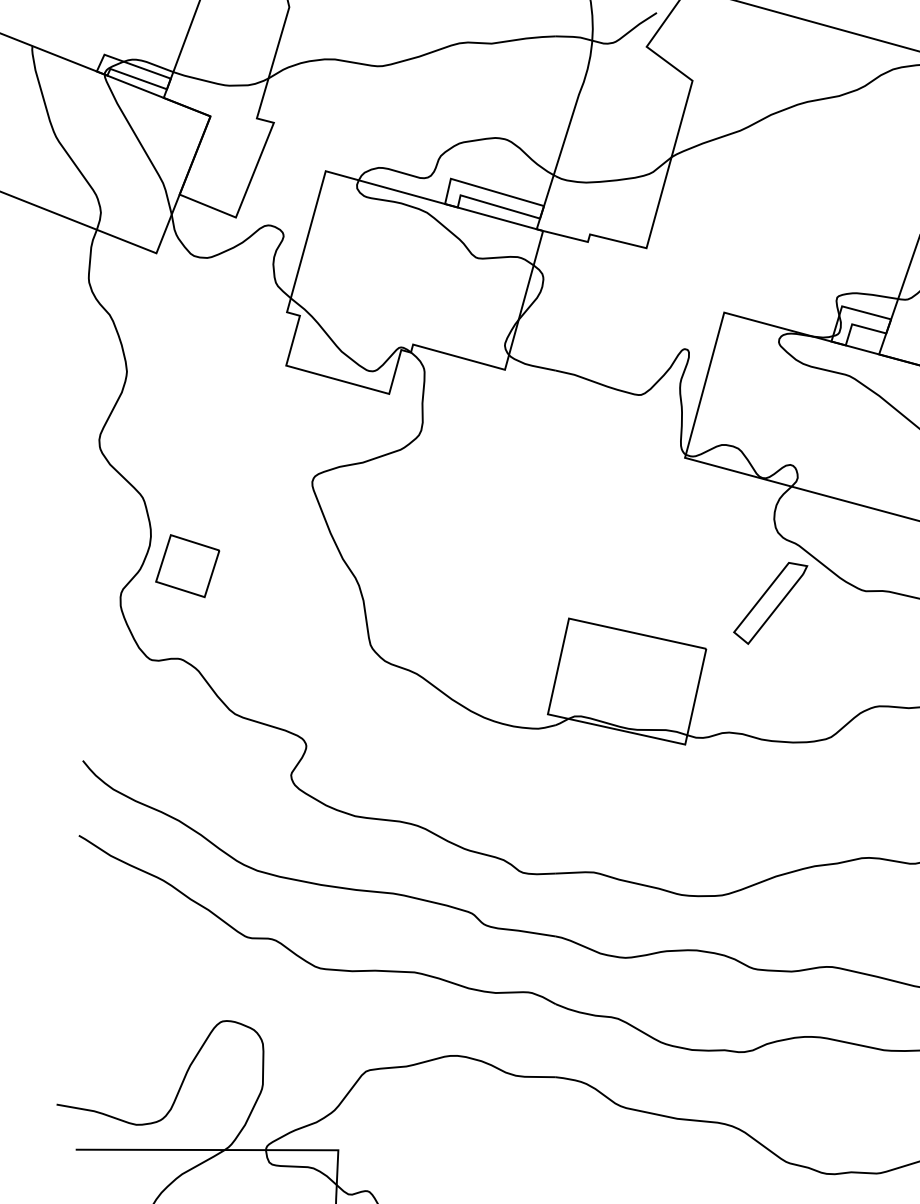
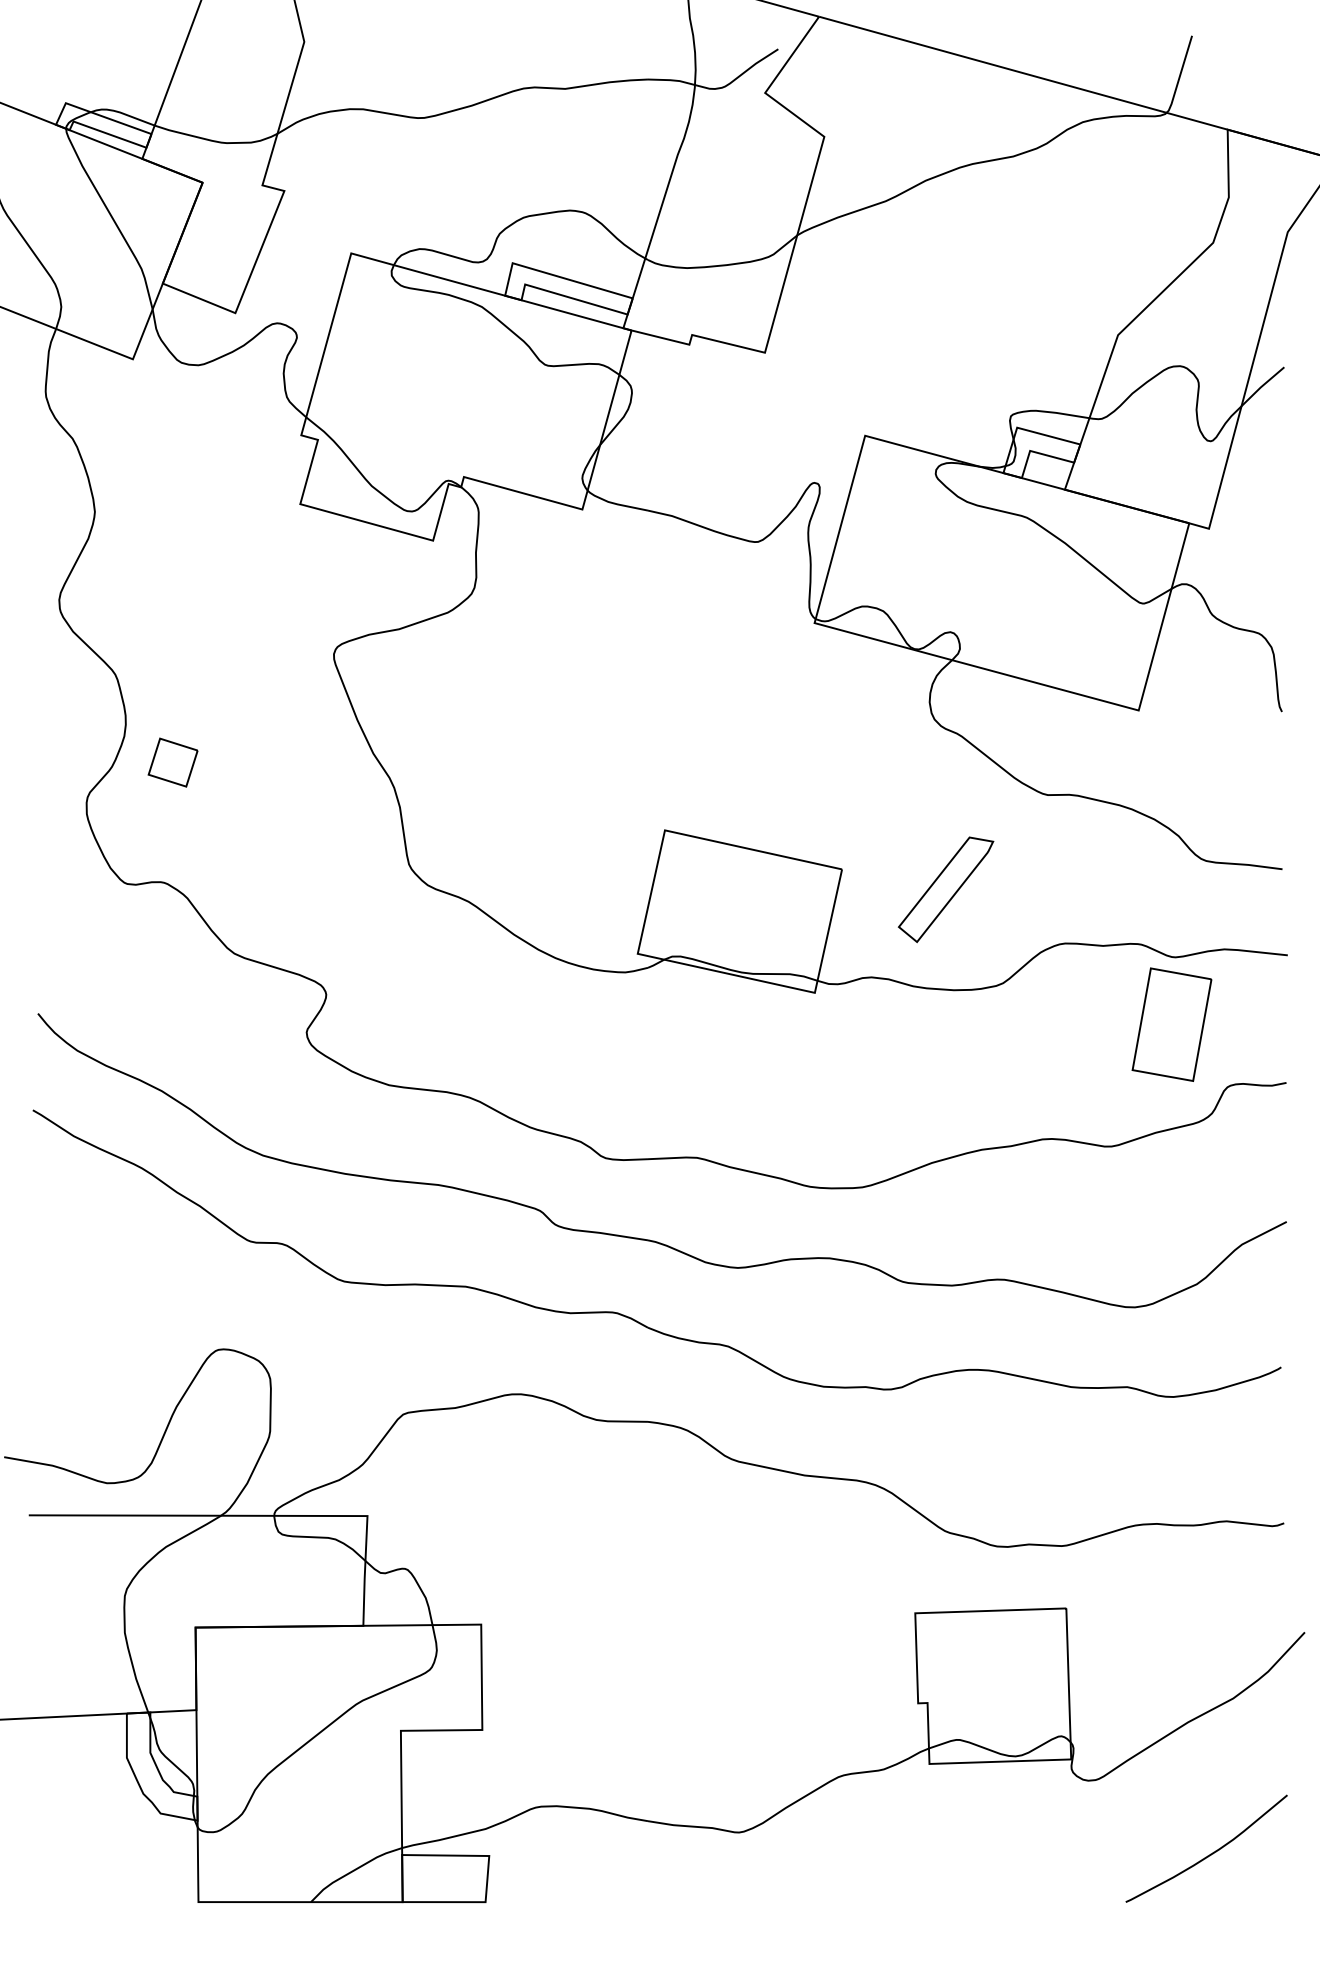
part: (187, 565) -> (172, 762), size x0.6
part: (770, 603) -> (945, 889), moved

